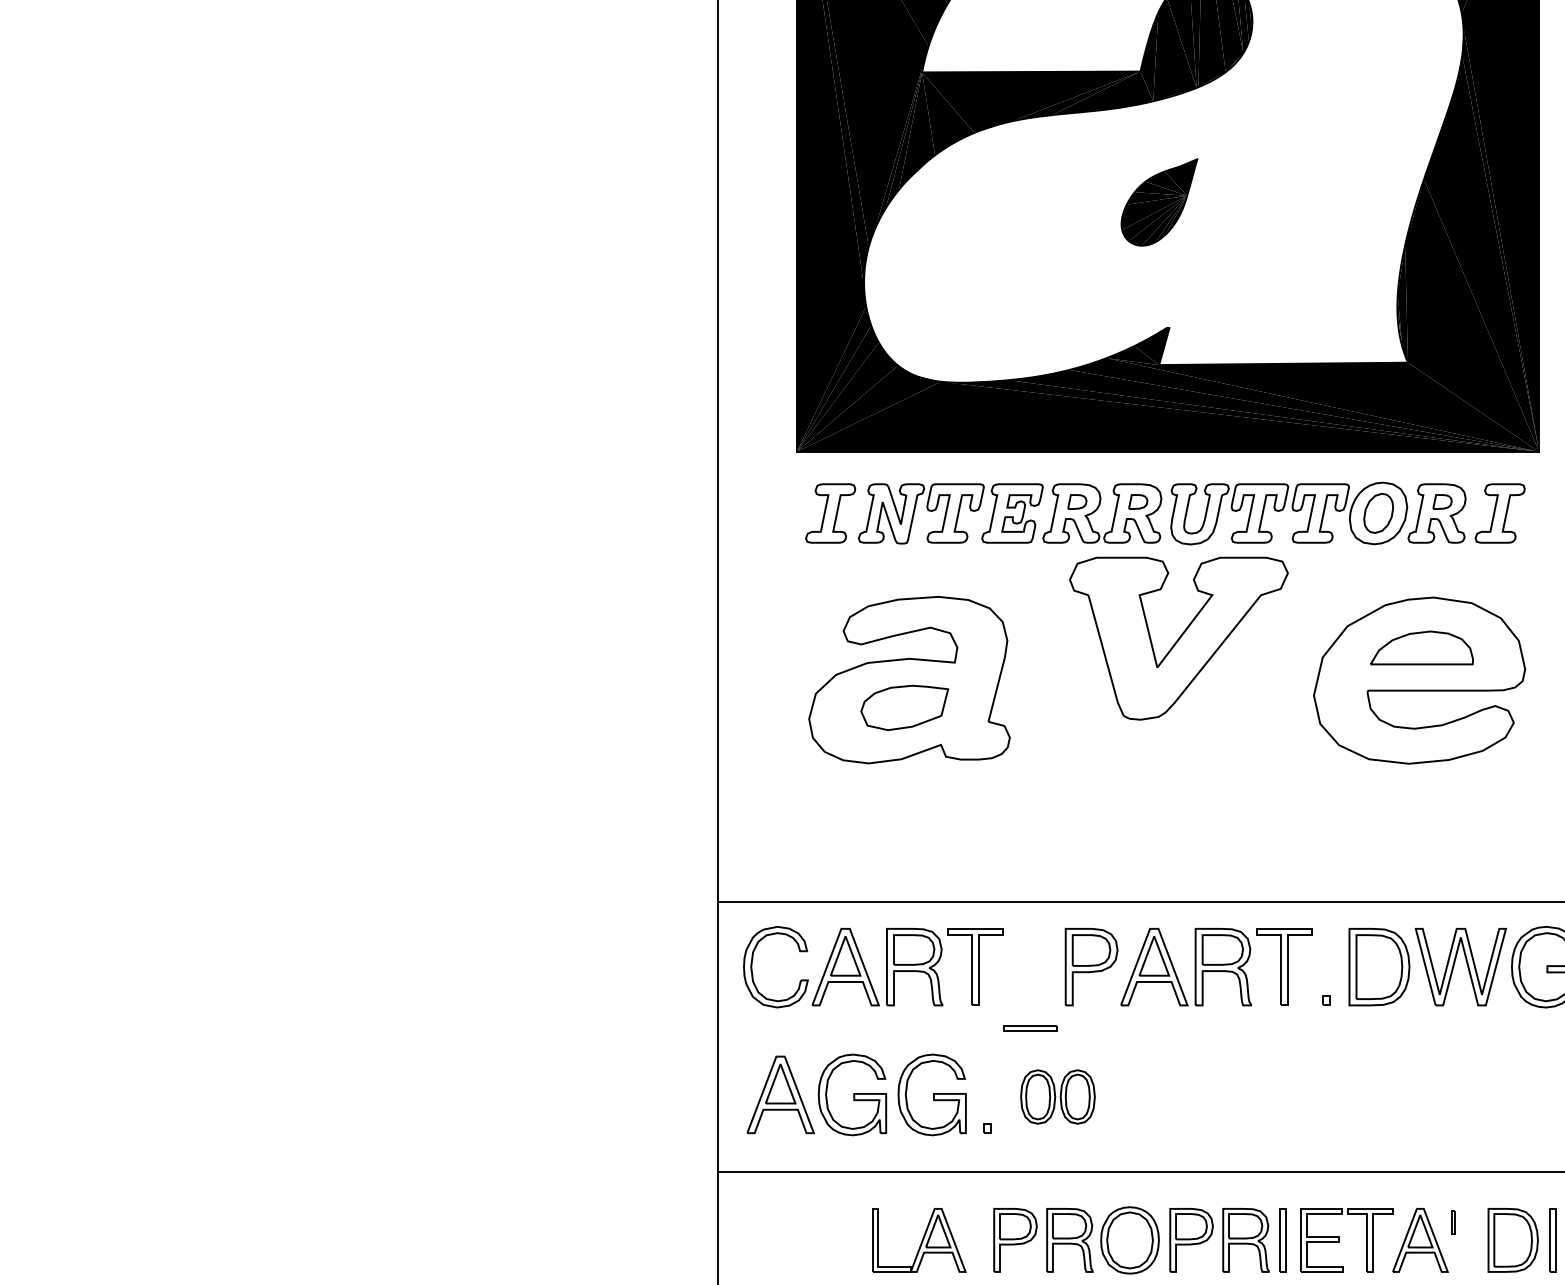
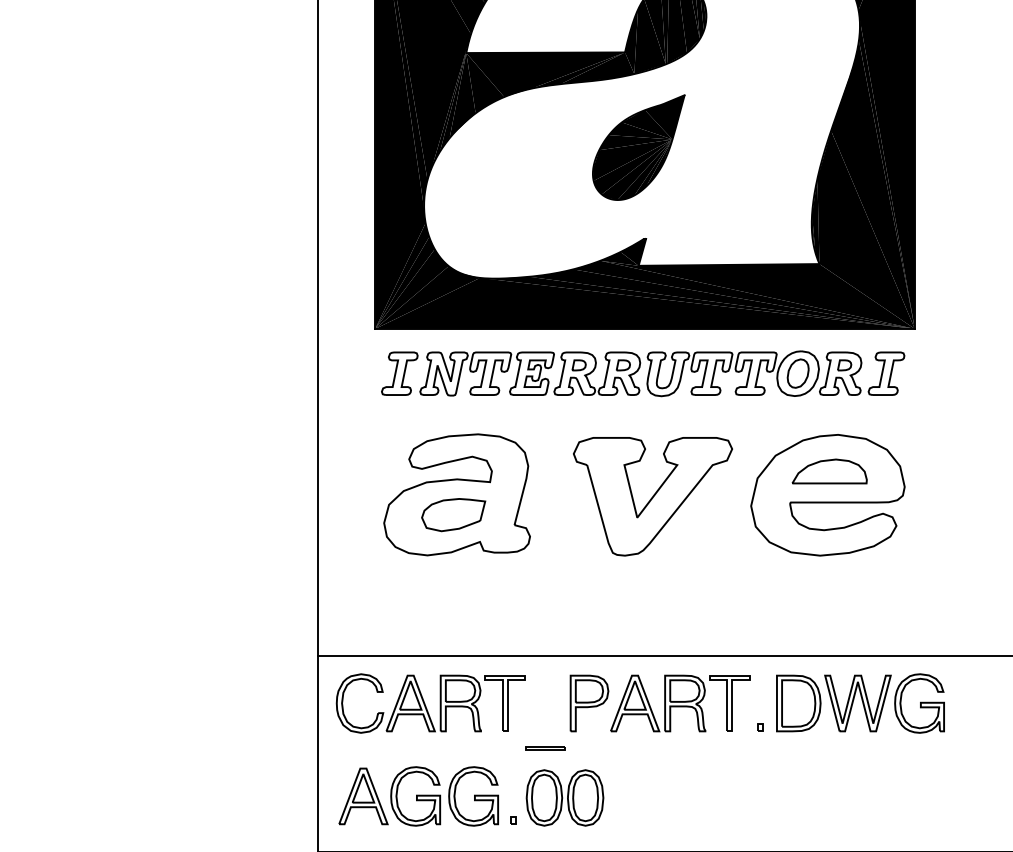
part: (1159, 202) -> (638, 147), size x1.67
part: (1178, 638) -> (652, 496), moved
part: (1057, 1096) -> (564, 797), size x1.43

